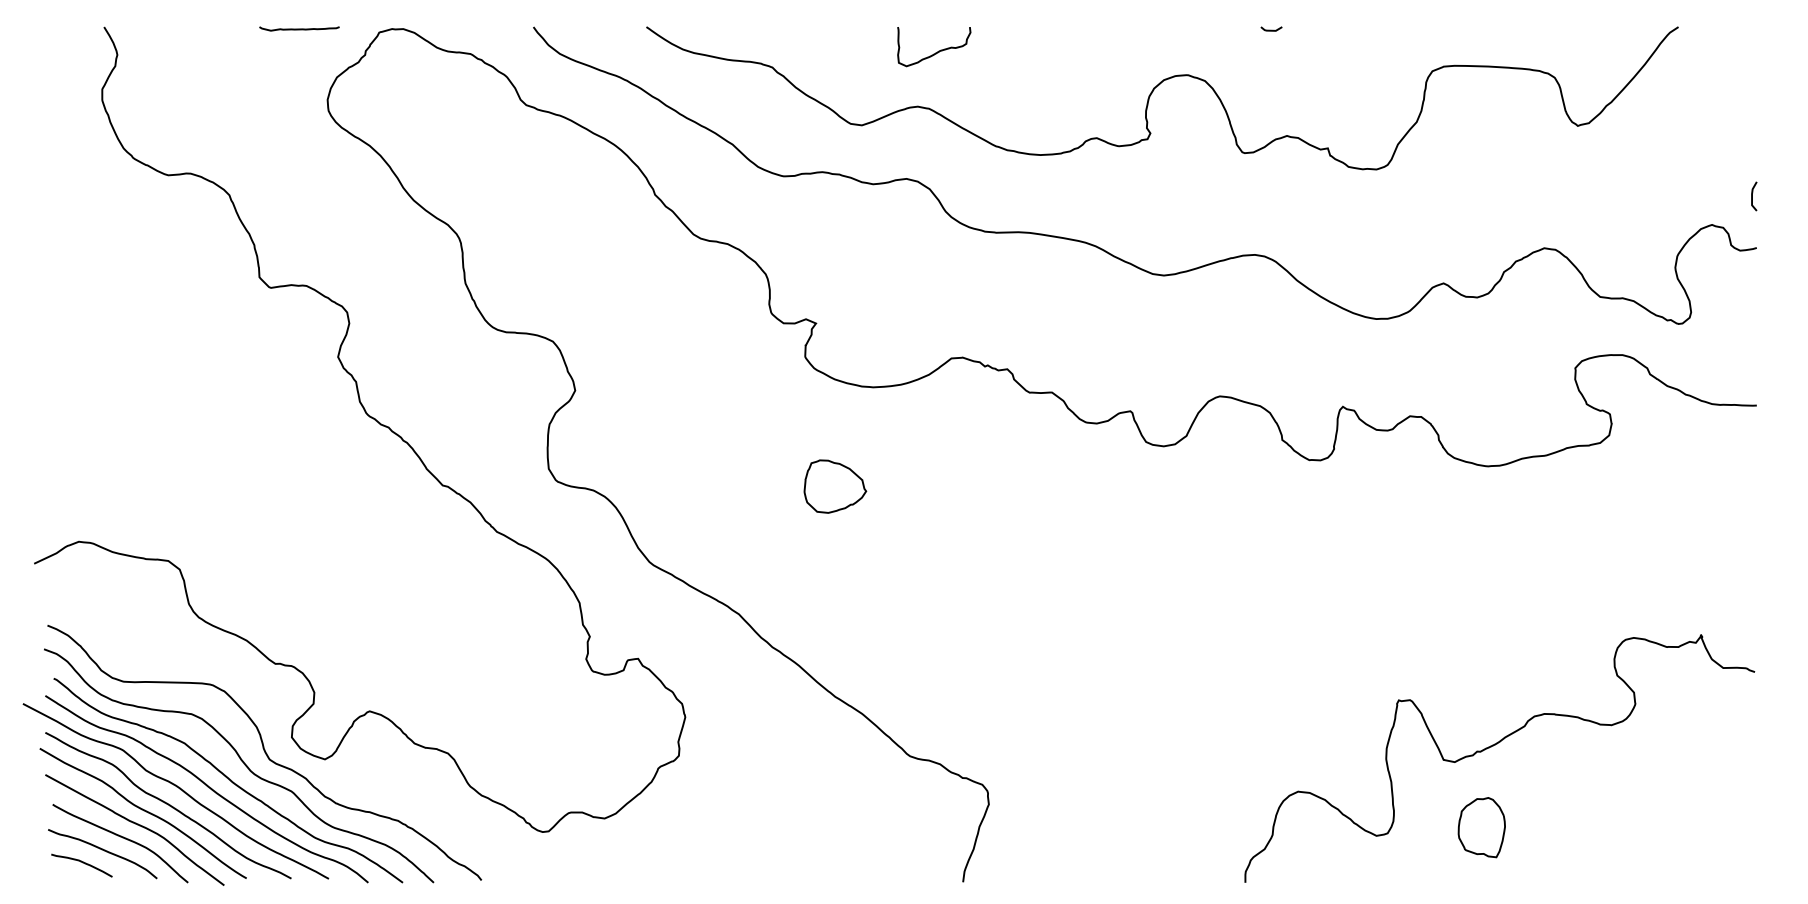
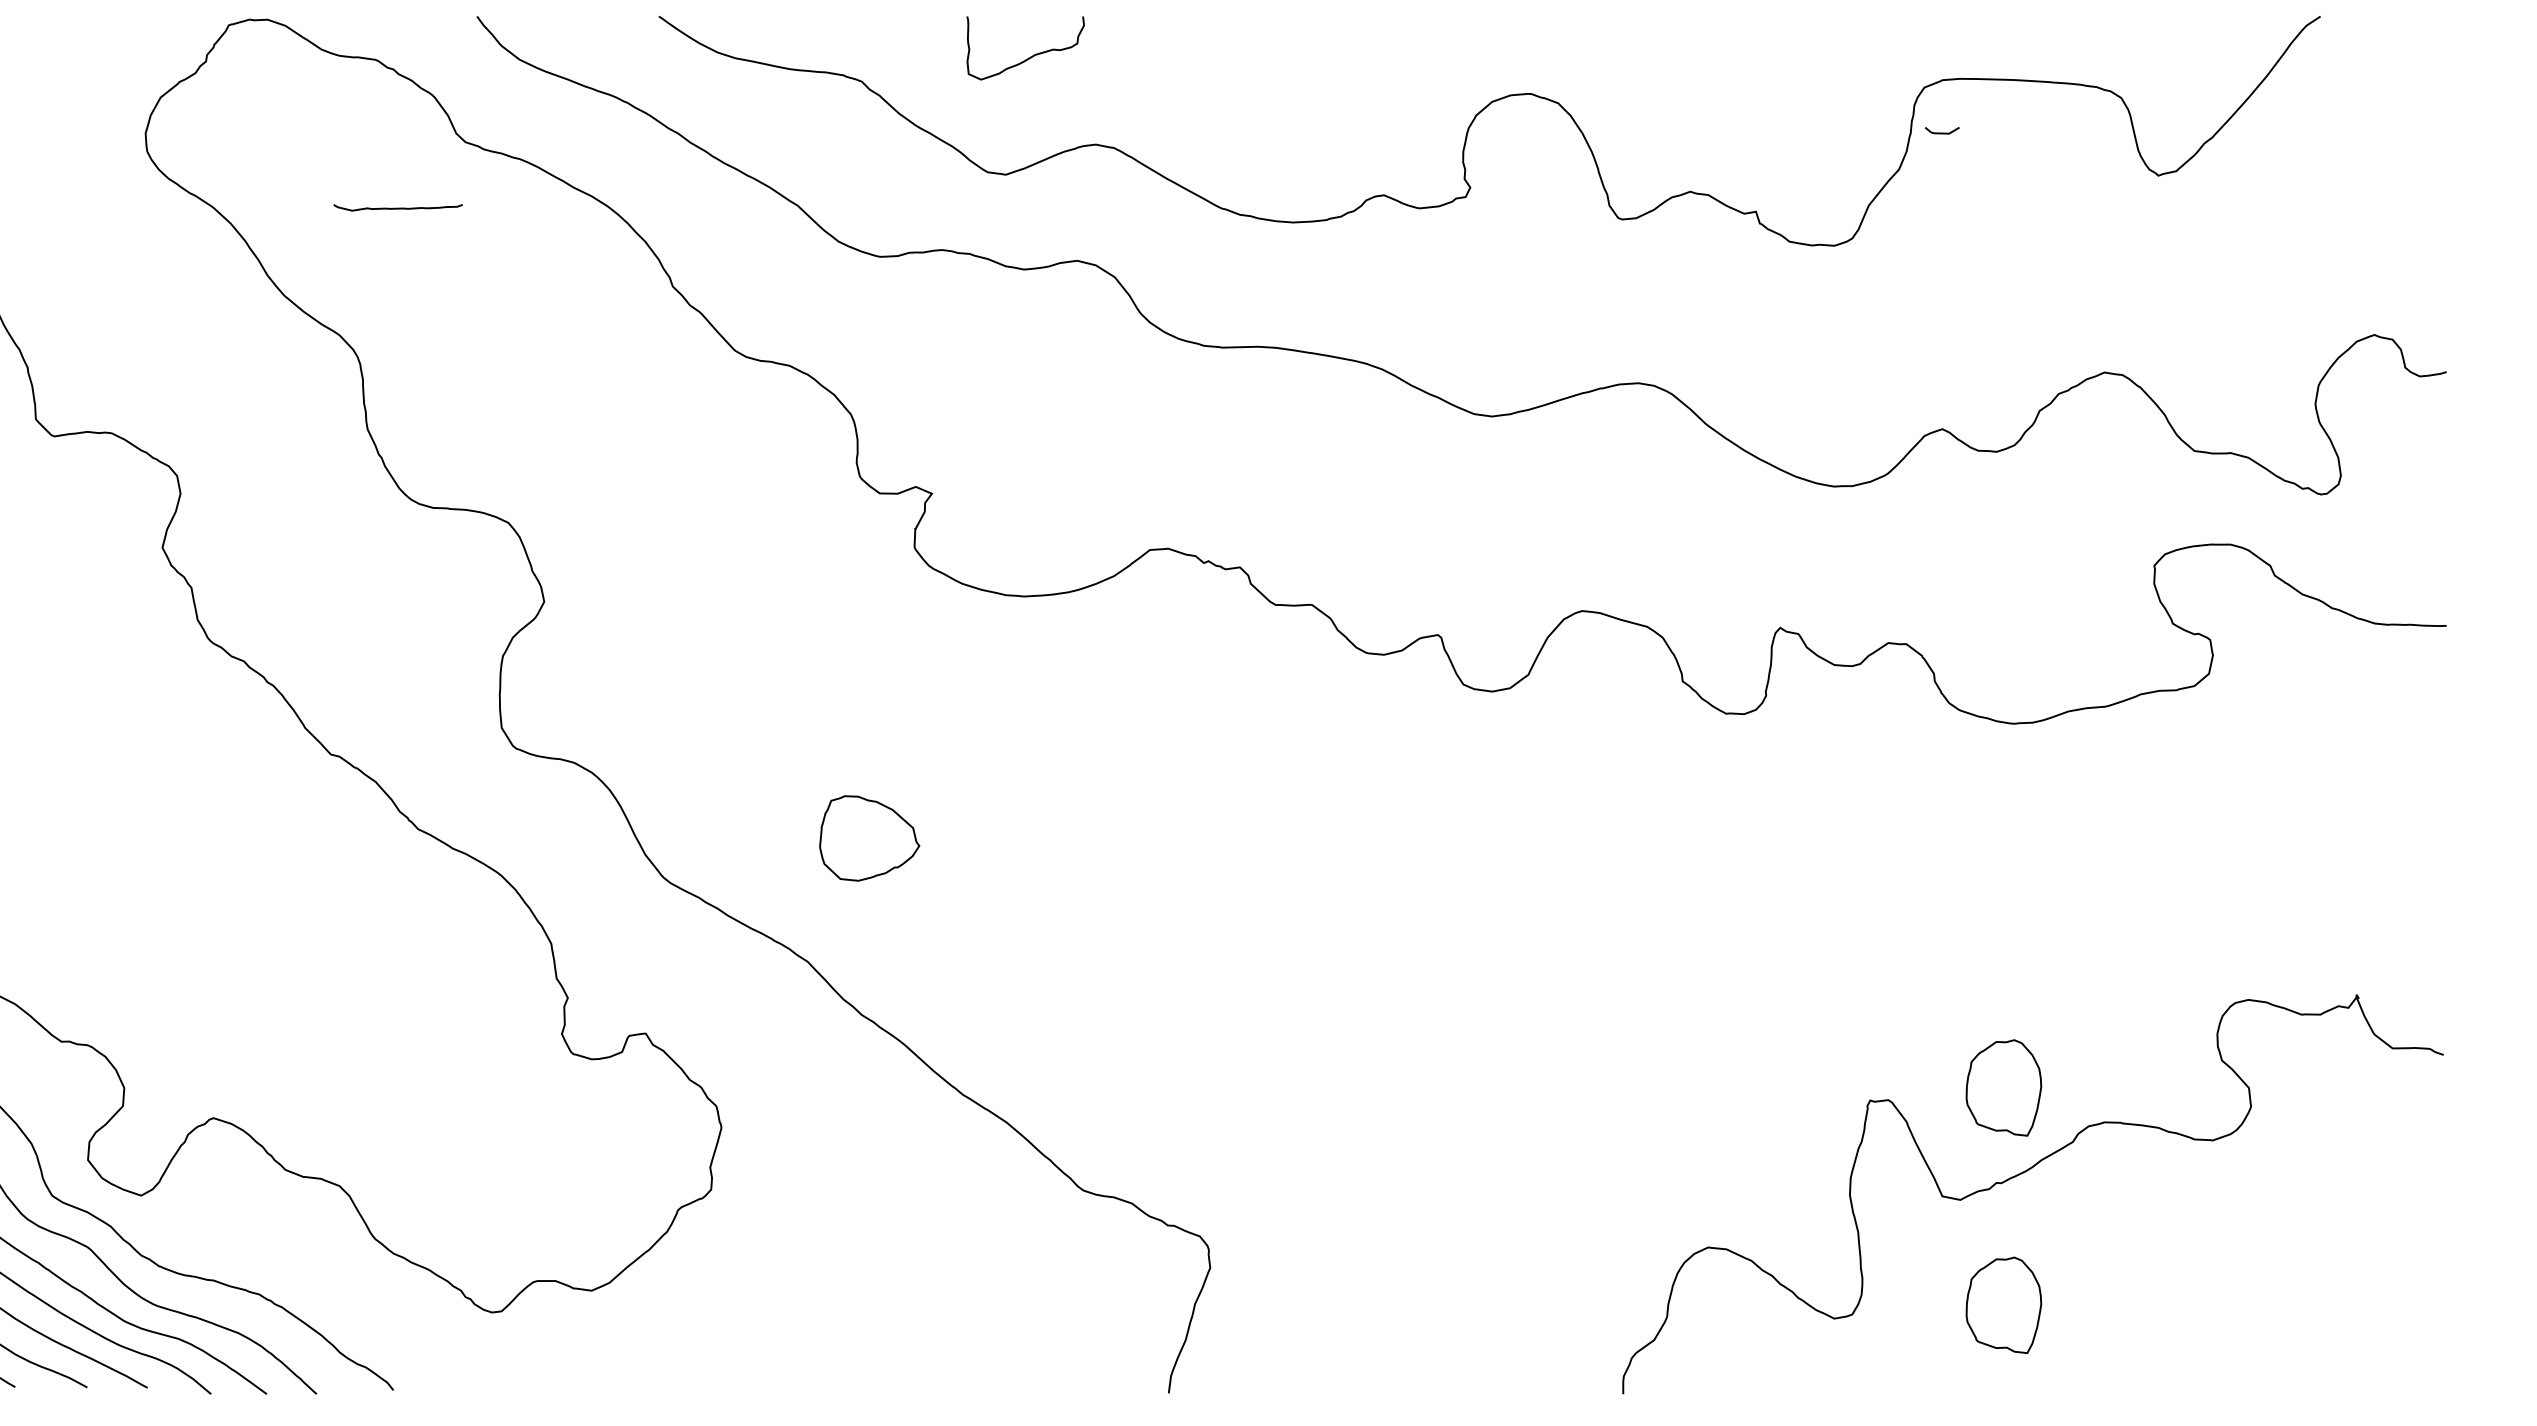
curve: (299, 28) -> (398, 207), moved
line: (1271, 29) -> (1942, 131), moved
curve: (938, 50) -> (1032, 54), moved
line: (1752, 196) -> (2439, 289), removed
part: (835, 486) -> (869, 838), moved
part: (1481, 692) -> (2003, 1087), added

